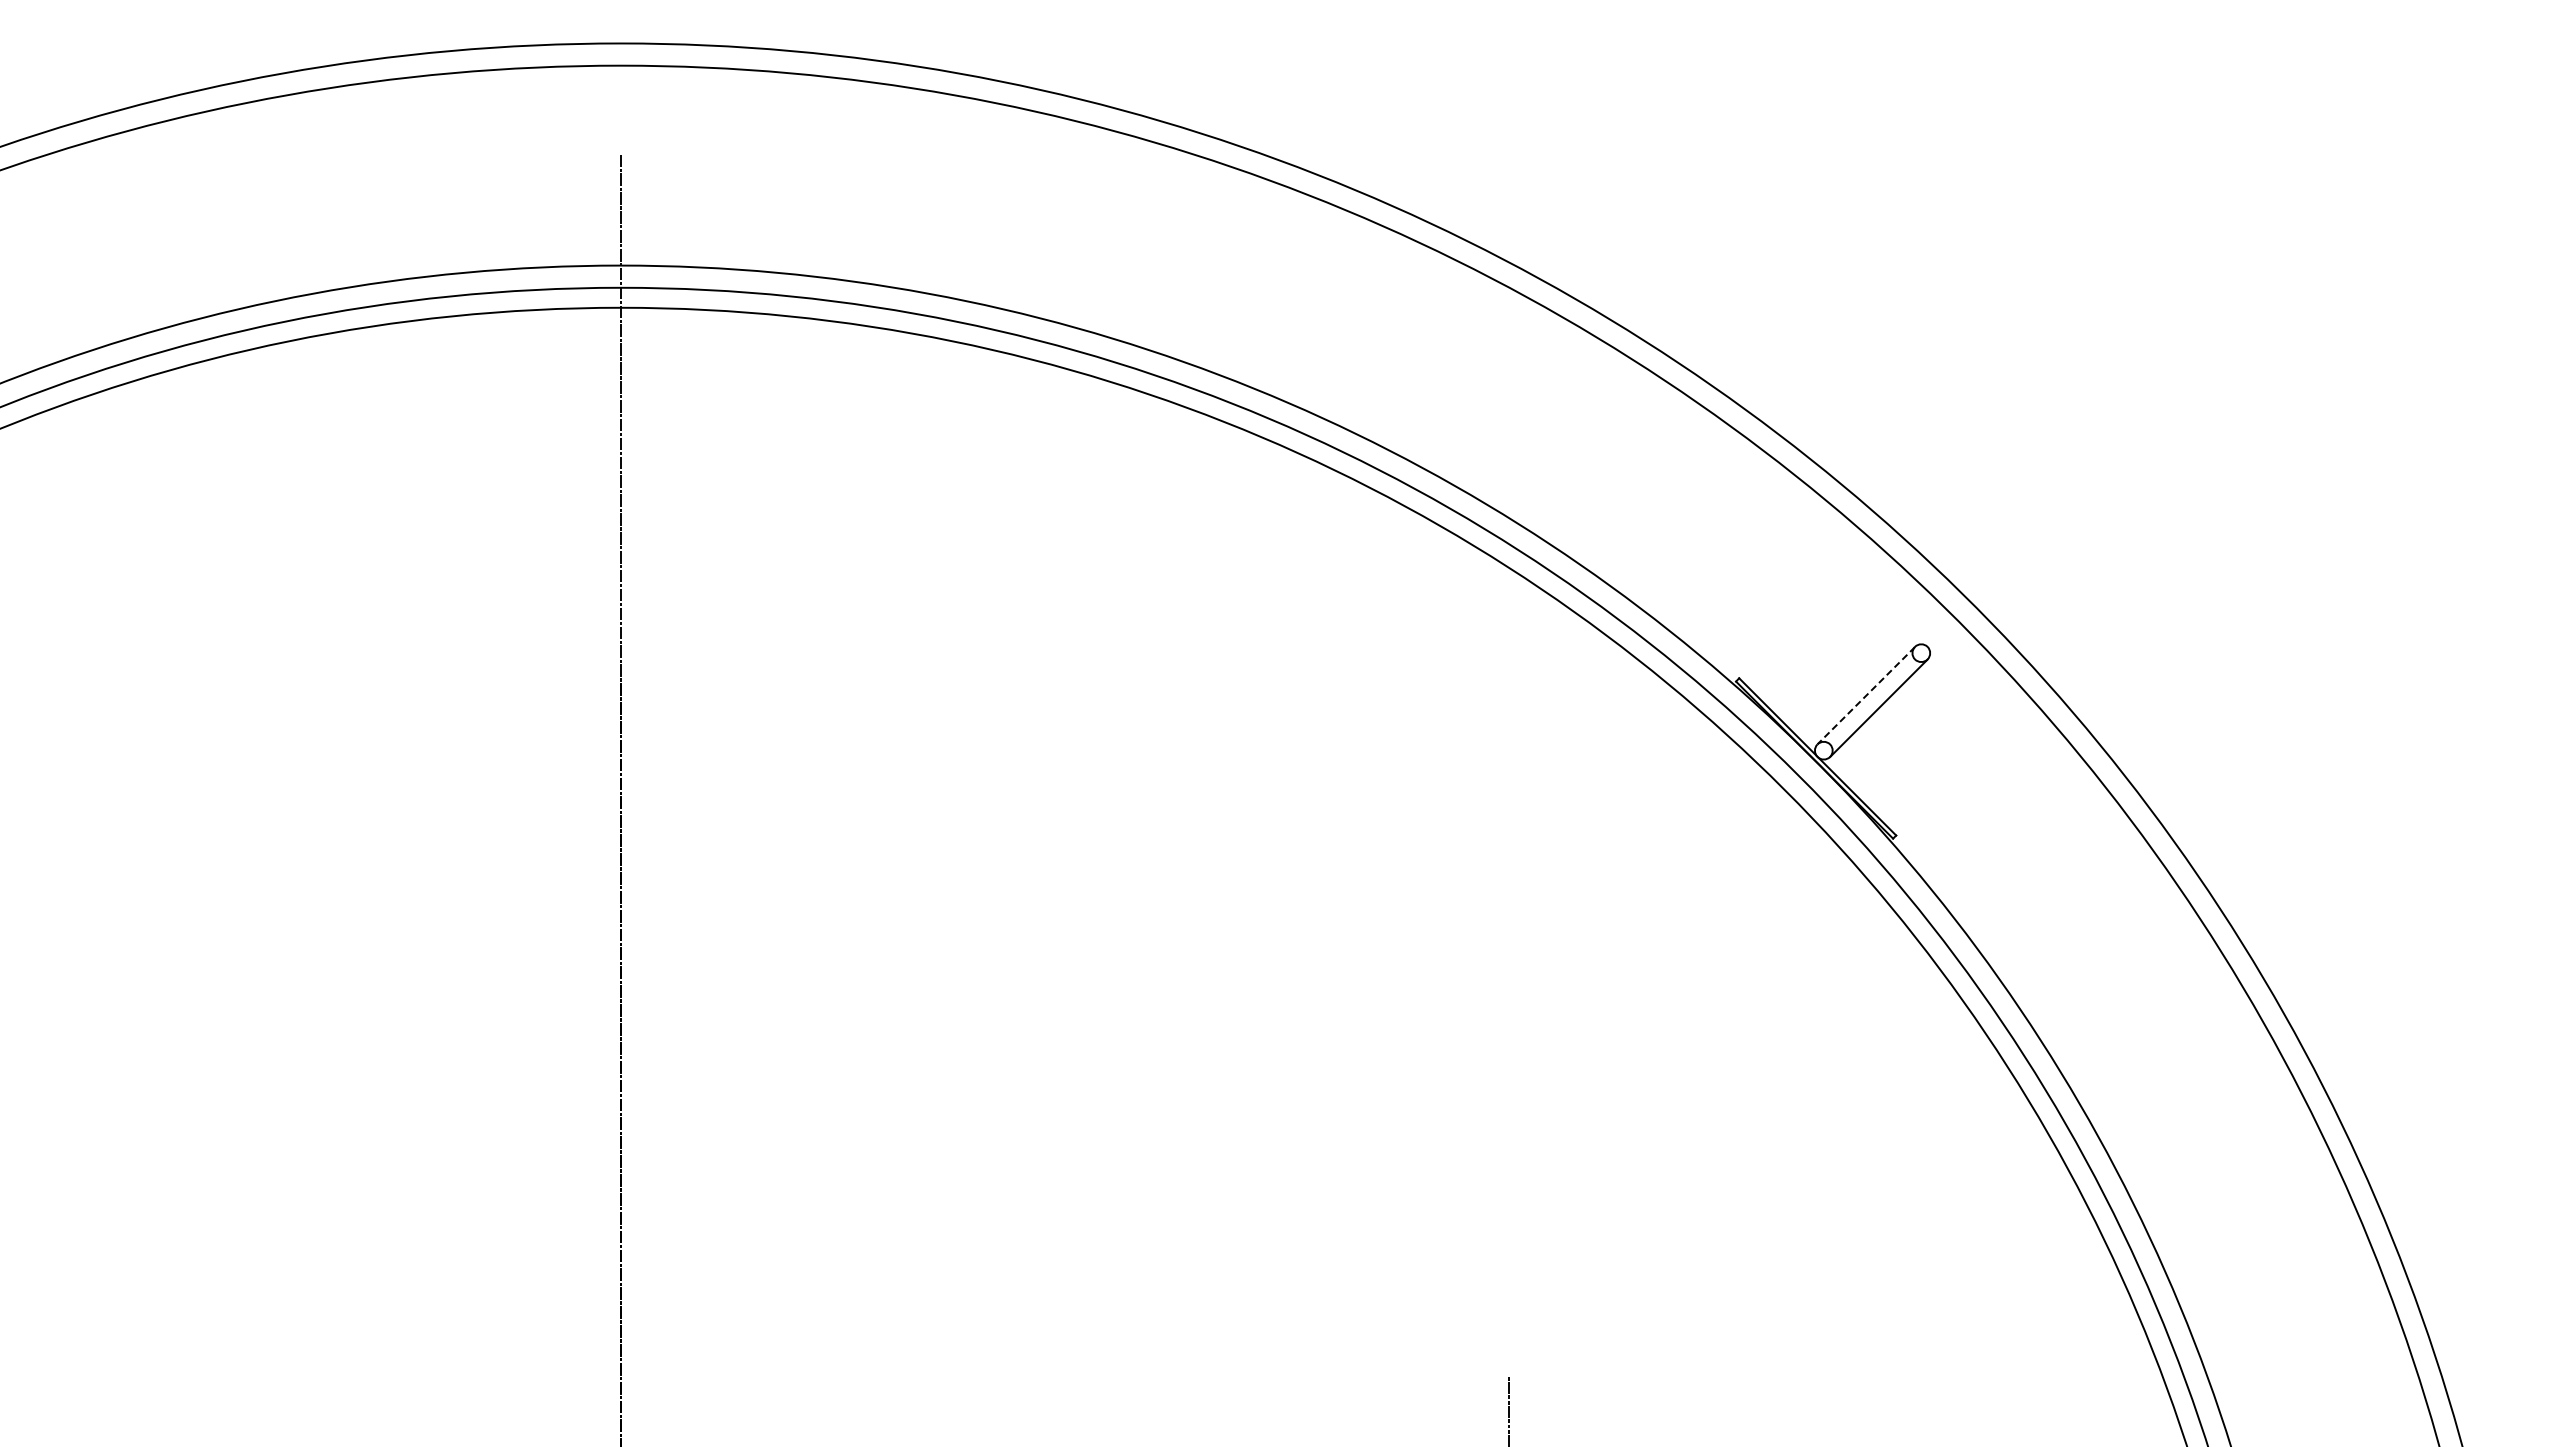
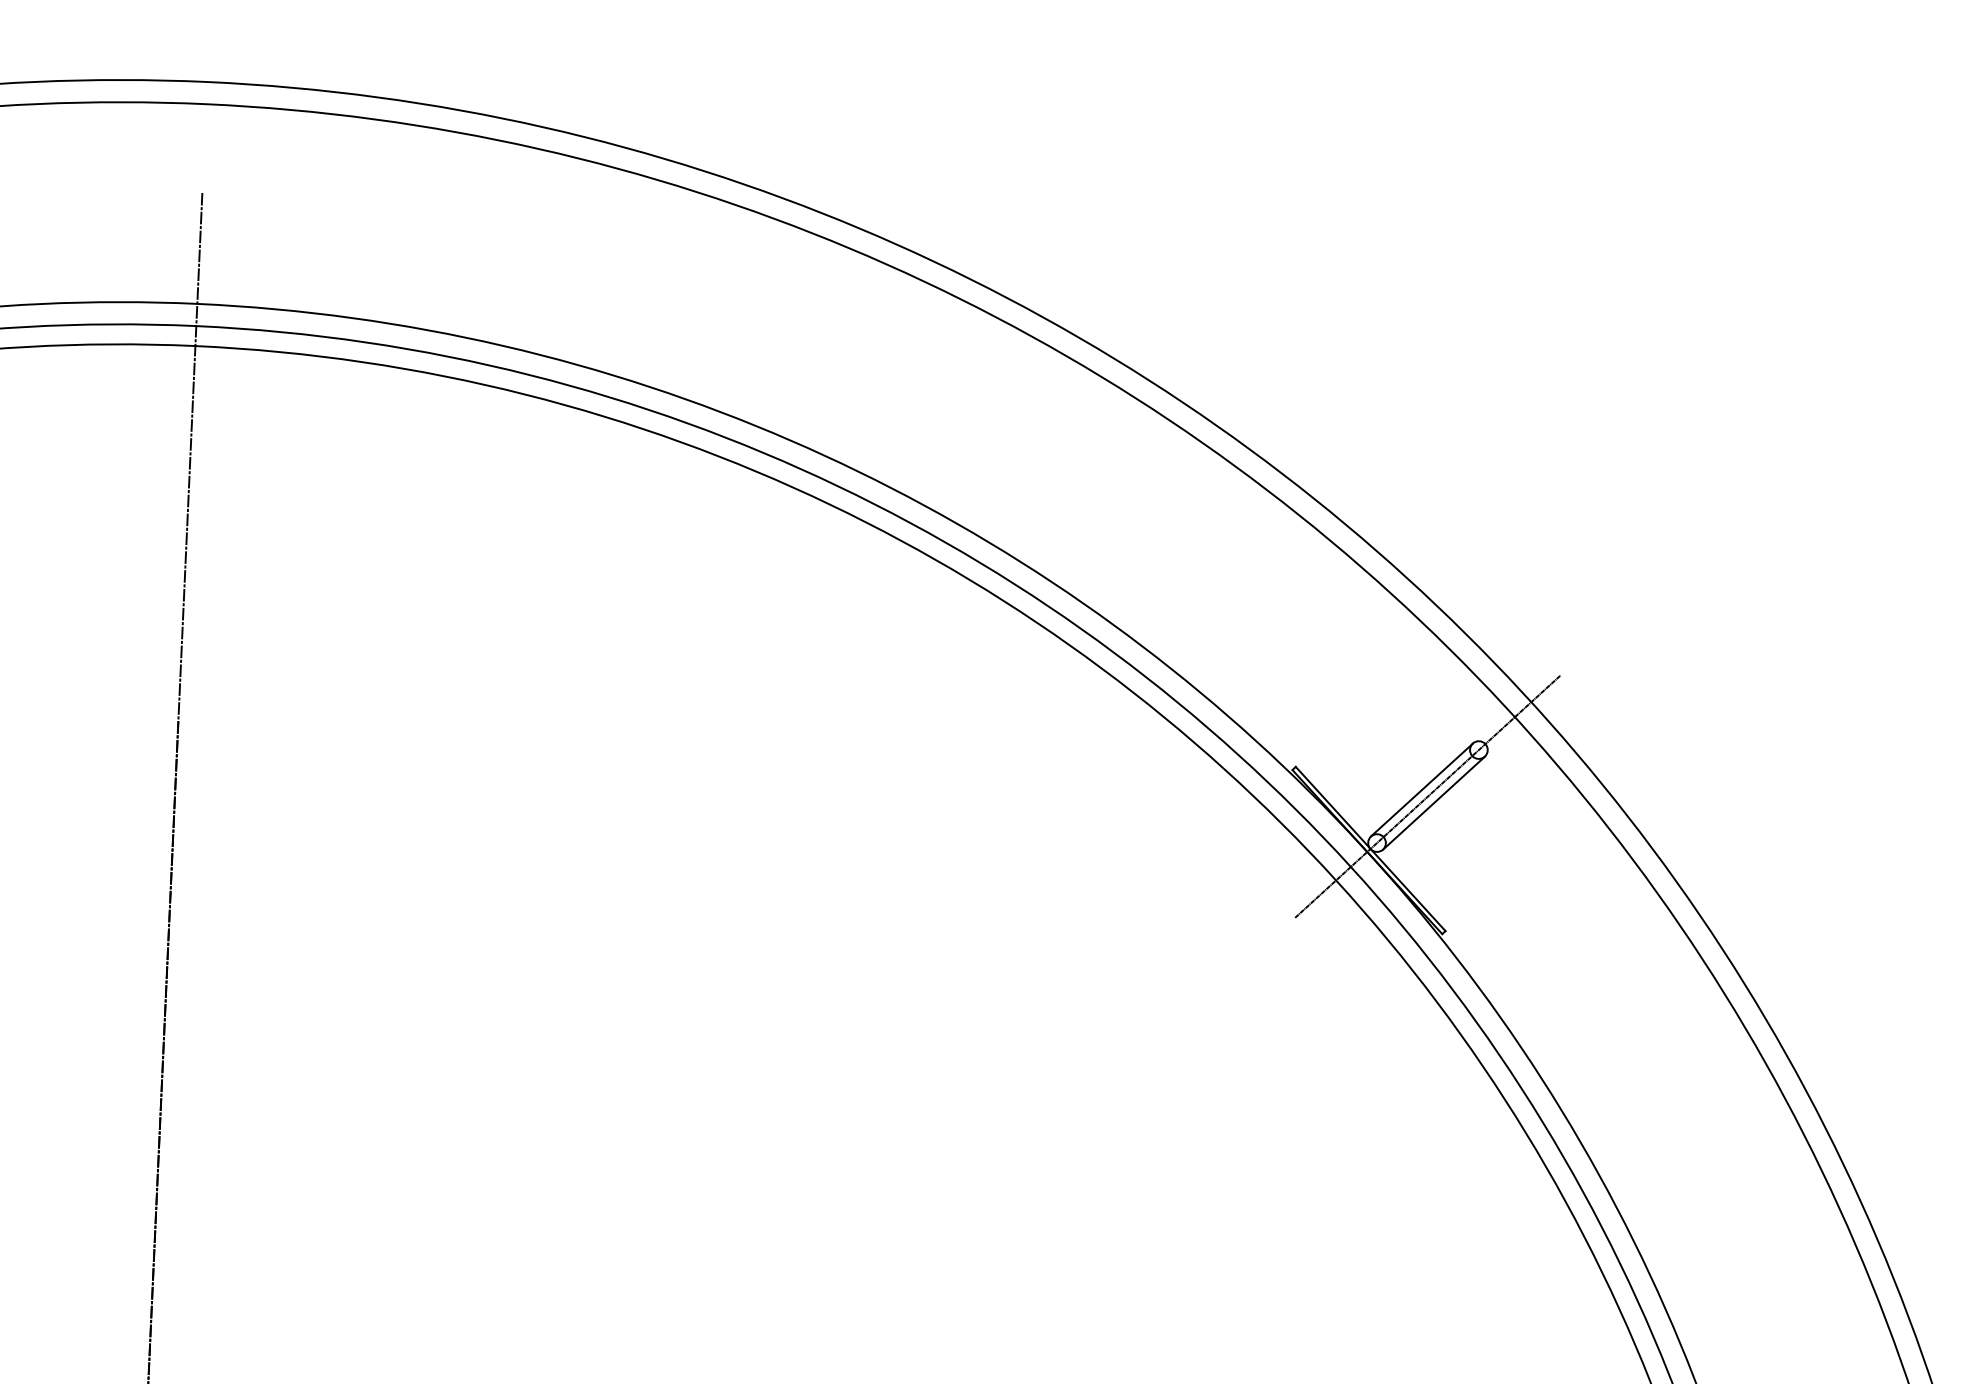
line: (1866, 695) -> (1422, 789), dashed -> solid
line: (1872, 701) -> (1427, 796), added

